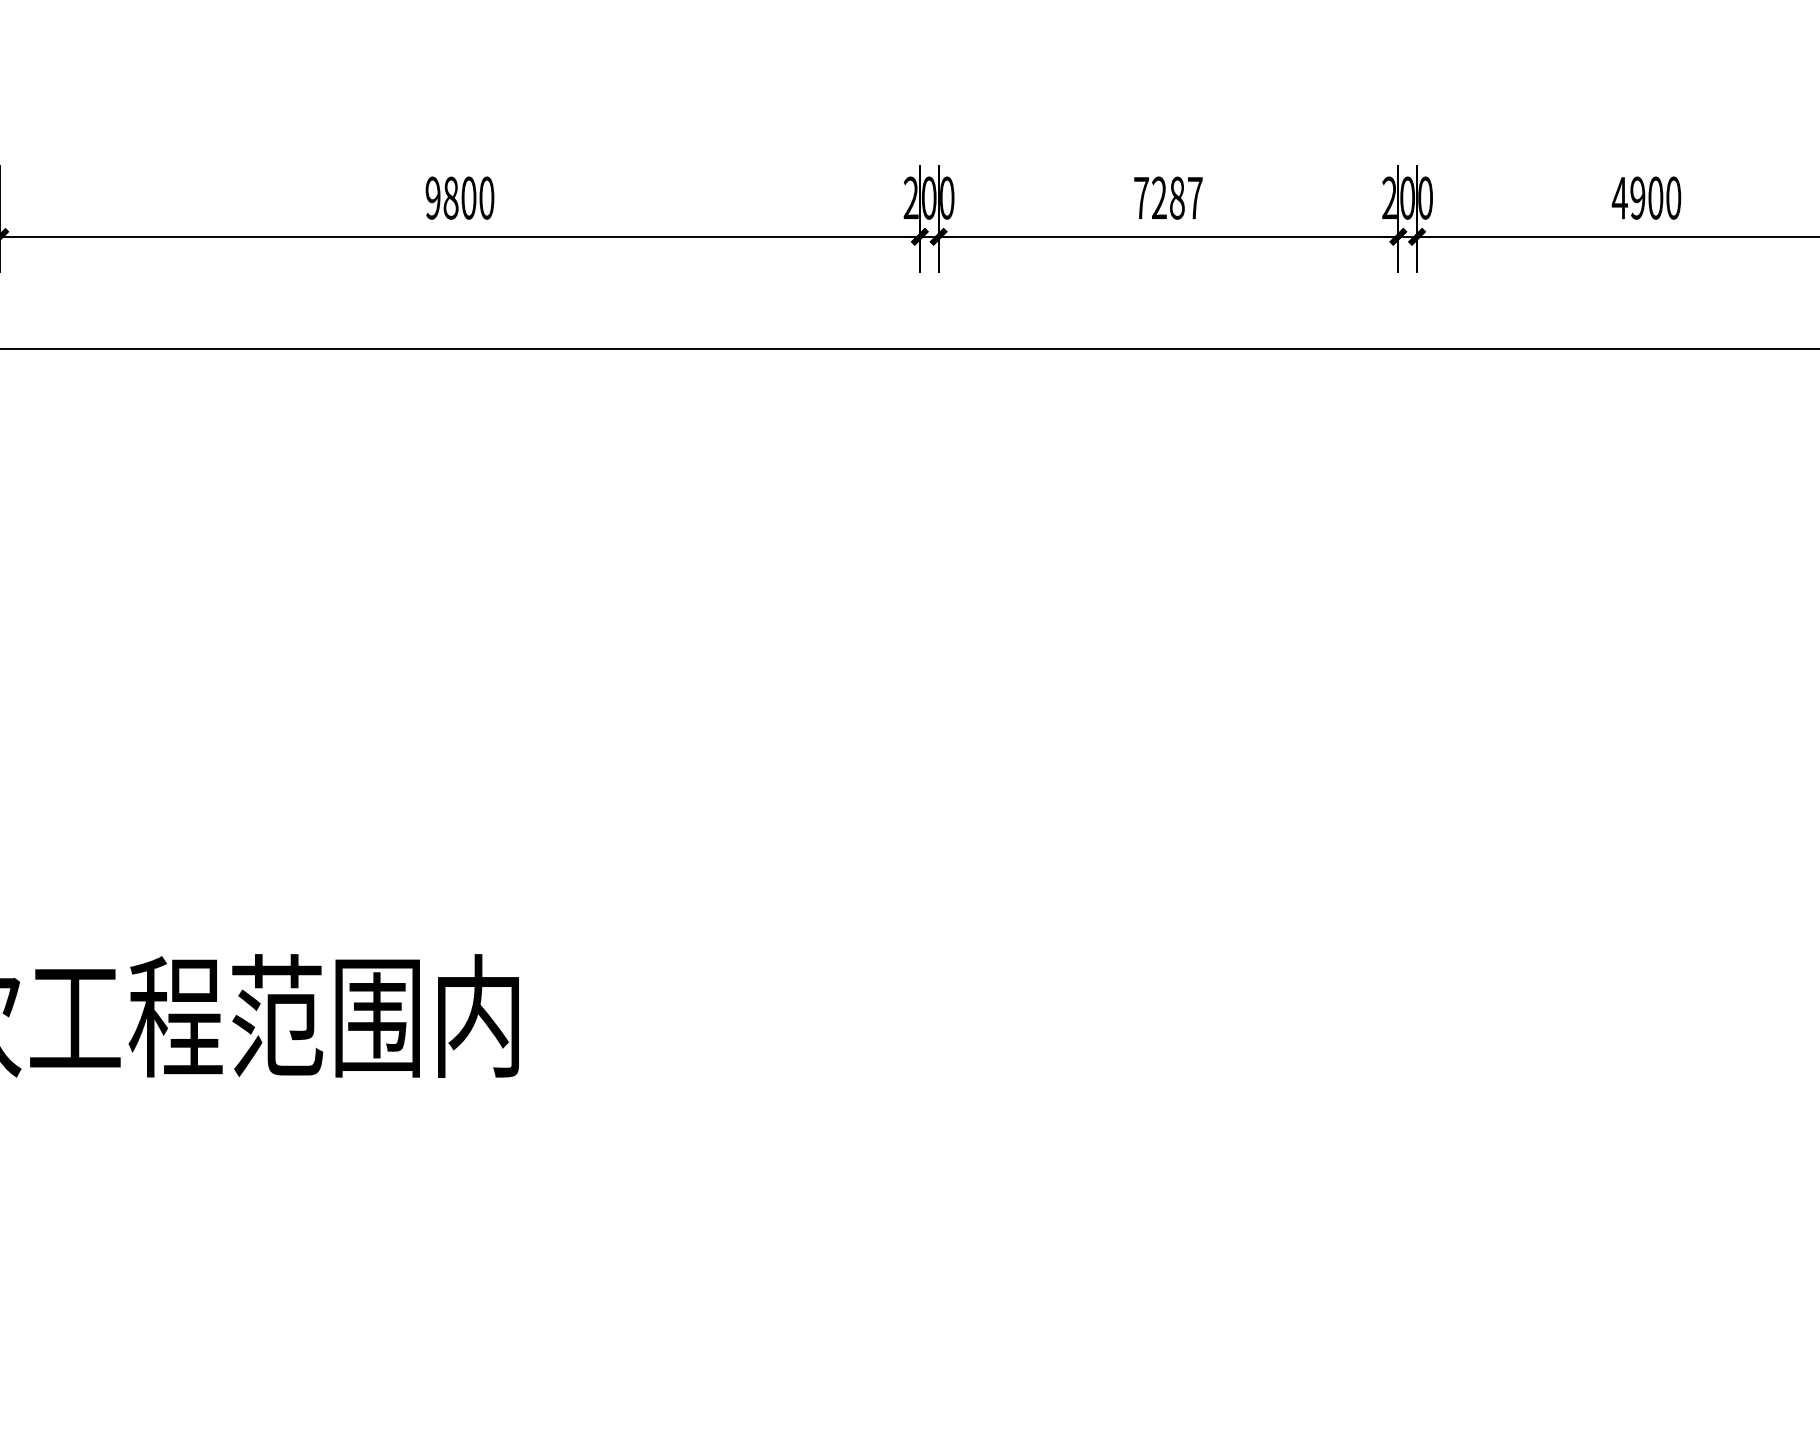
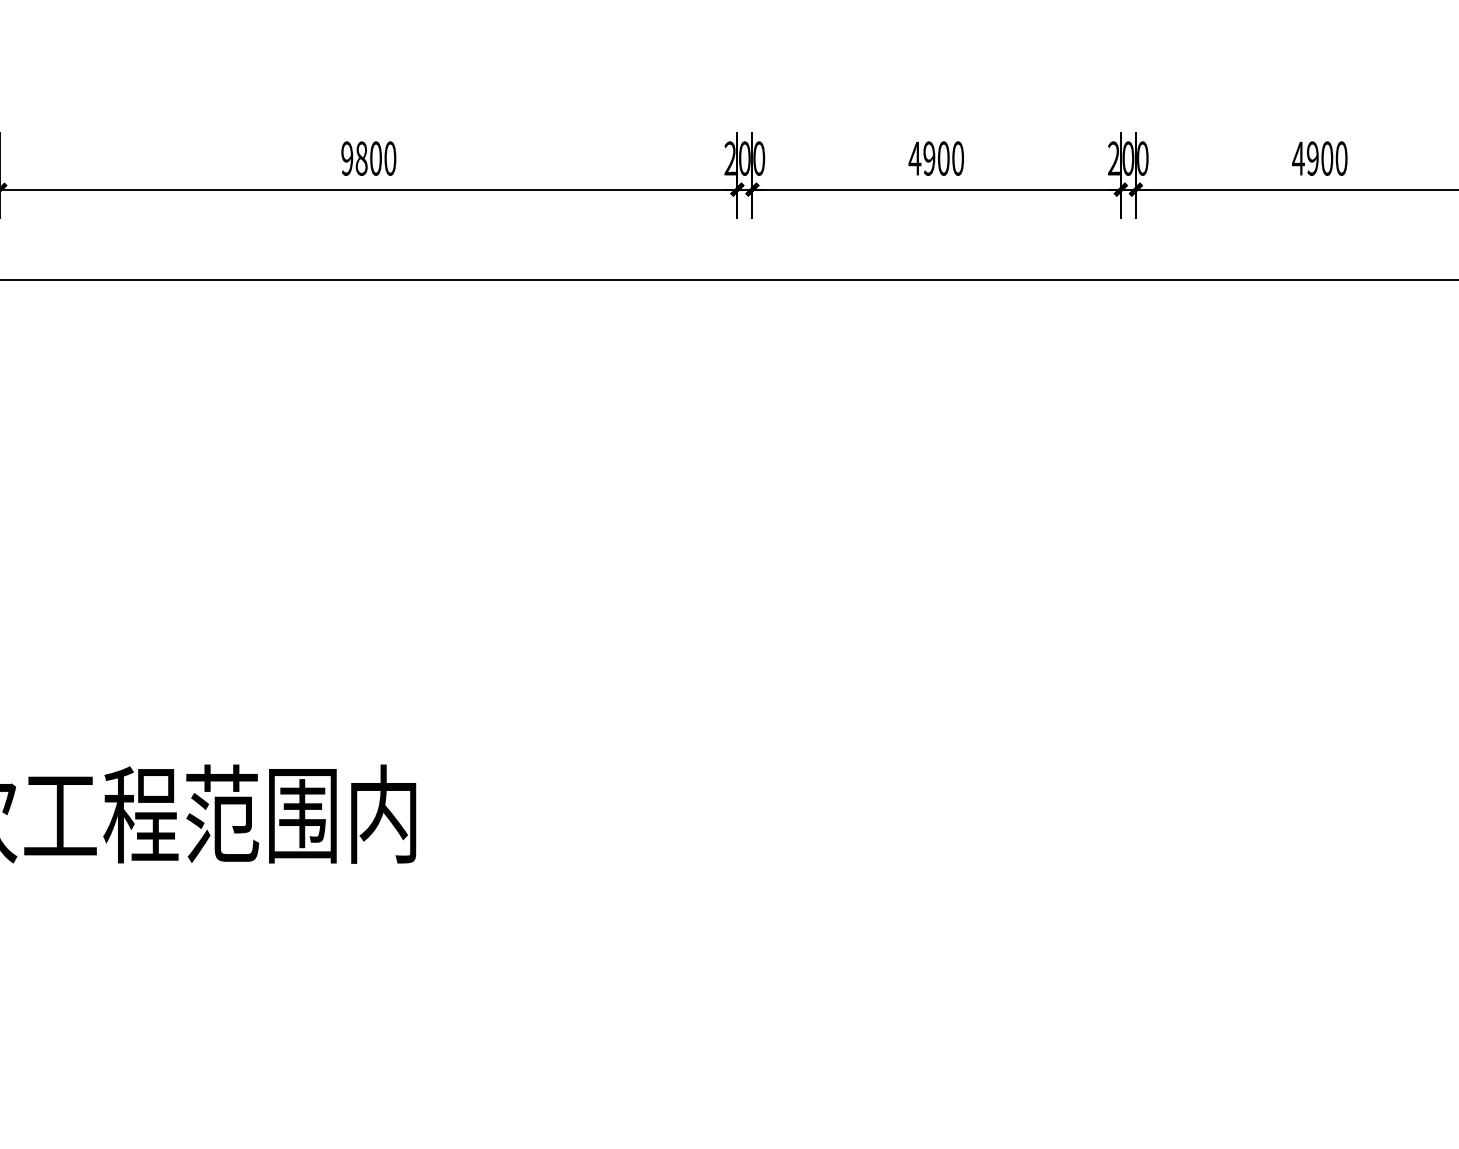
text: (1167, 197) -> (935, 158), 7287 -> 4900

